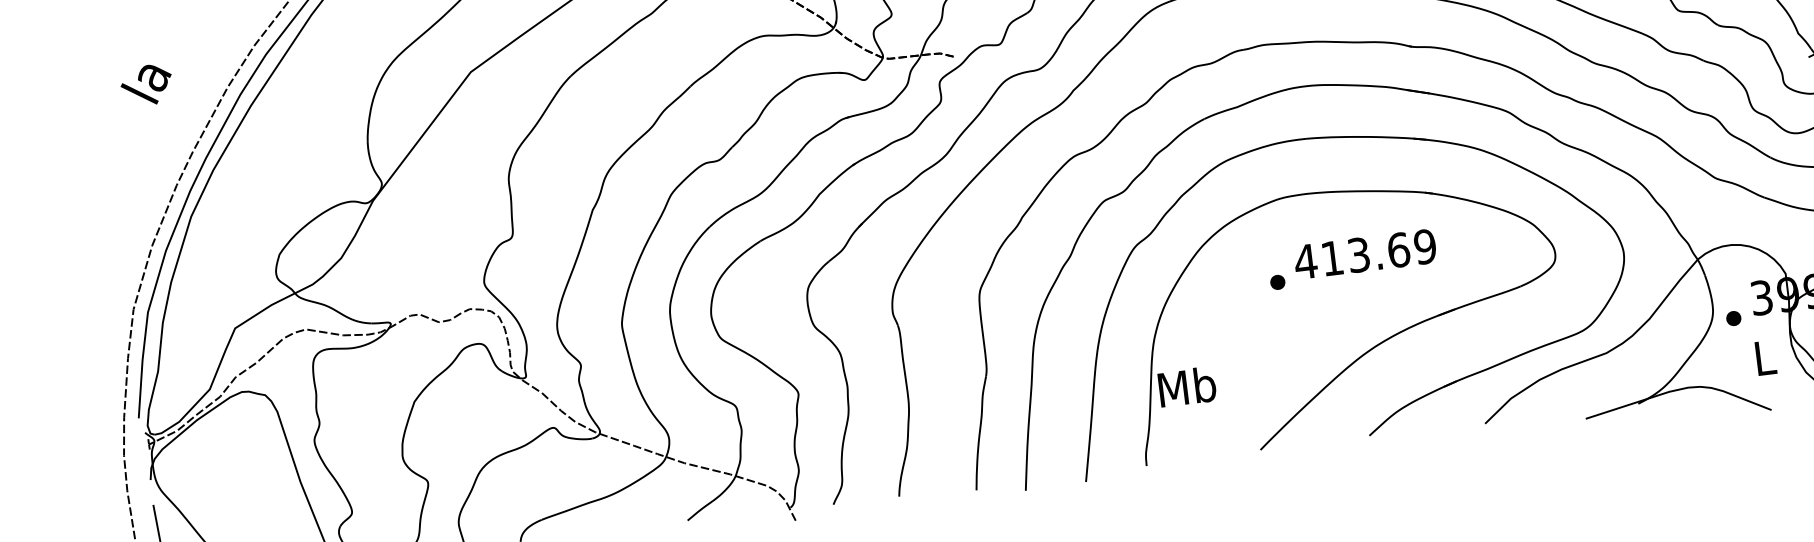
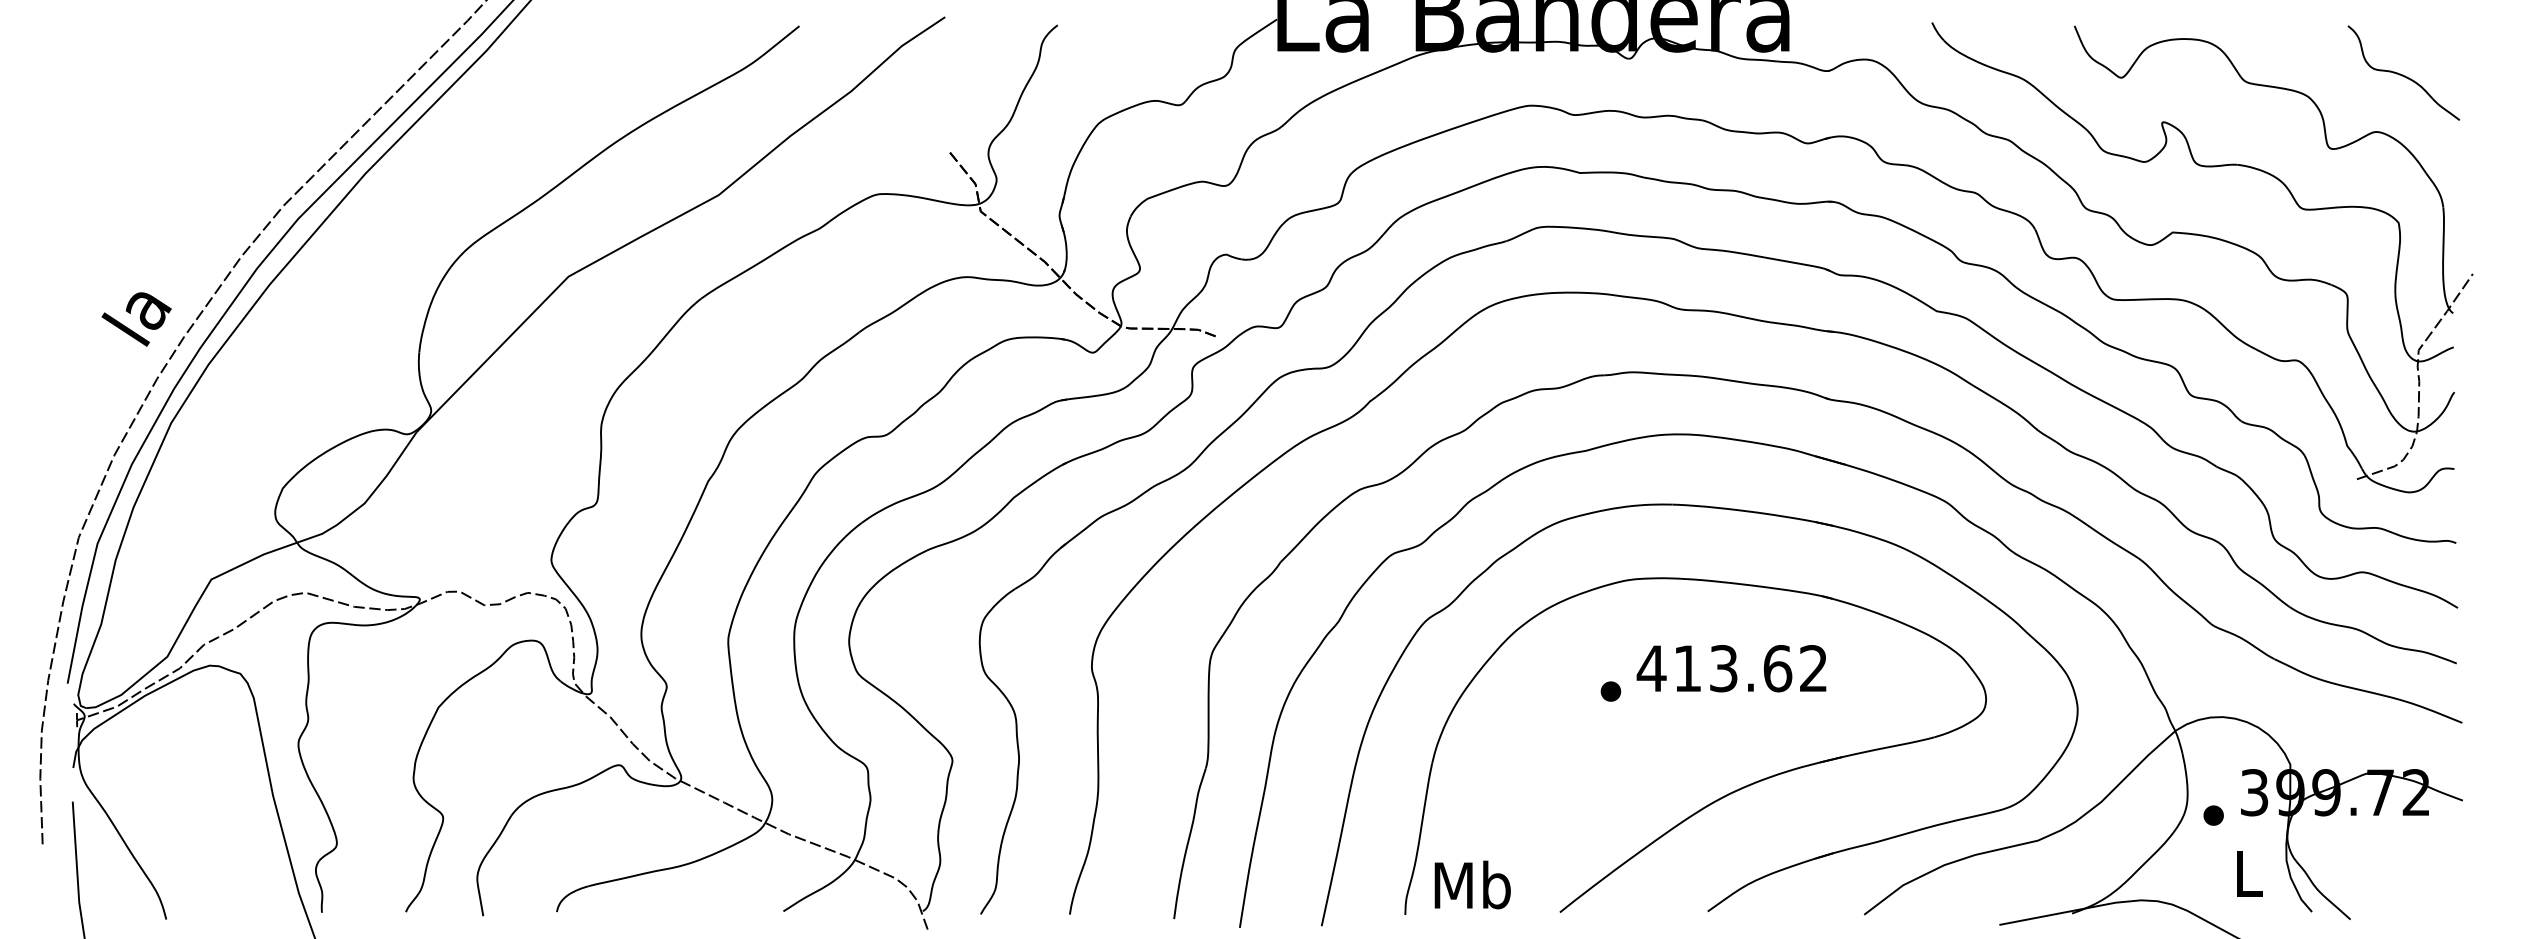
text: (146, 85) -> (136, 319), moved
text: (1425, 246) -> (1813, 668), 413.69 -> 413.62
text: (1187, 386) -> (1472, 884), moved

